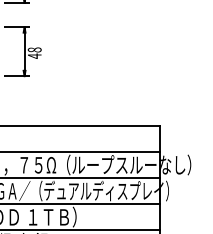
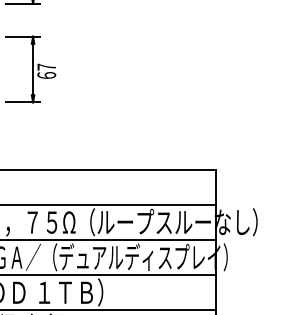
text: (34, 52) -> (46, 70), 48 -> 67

